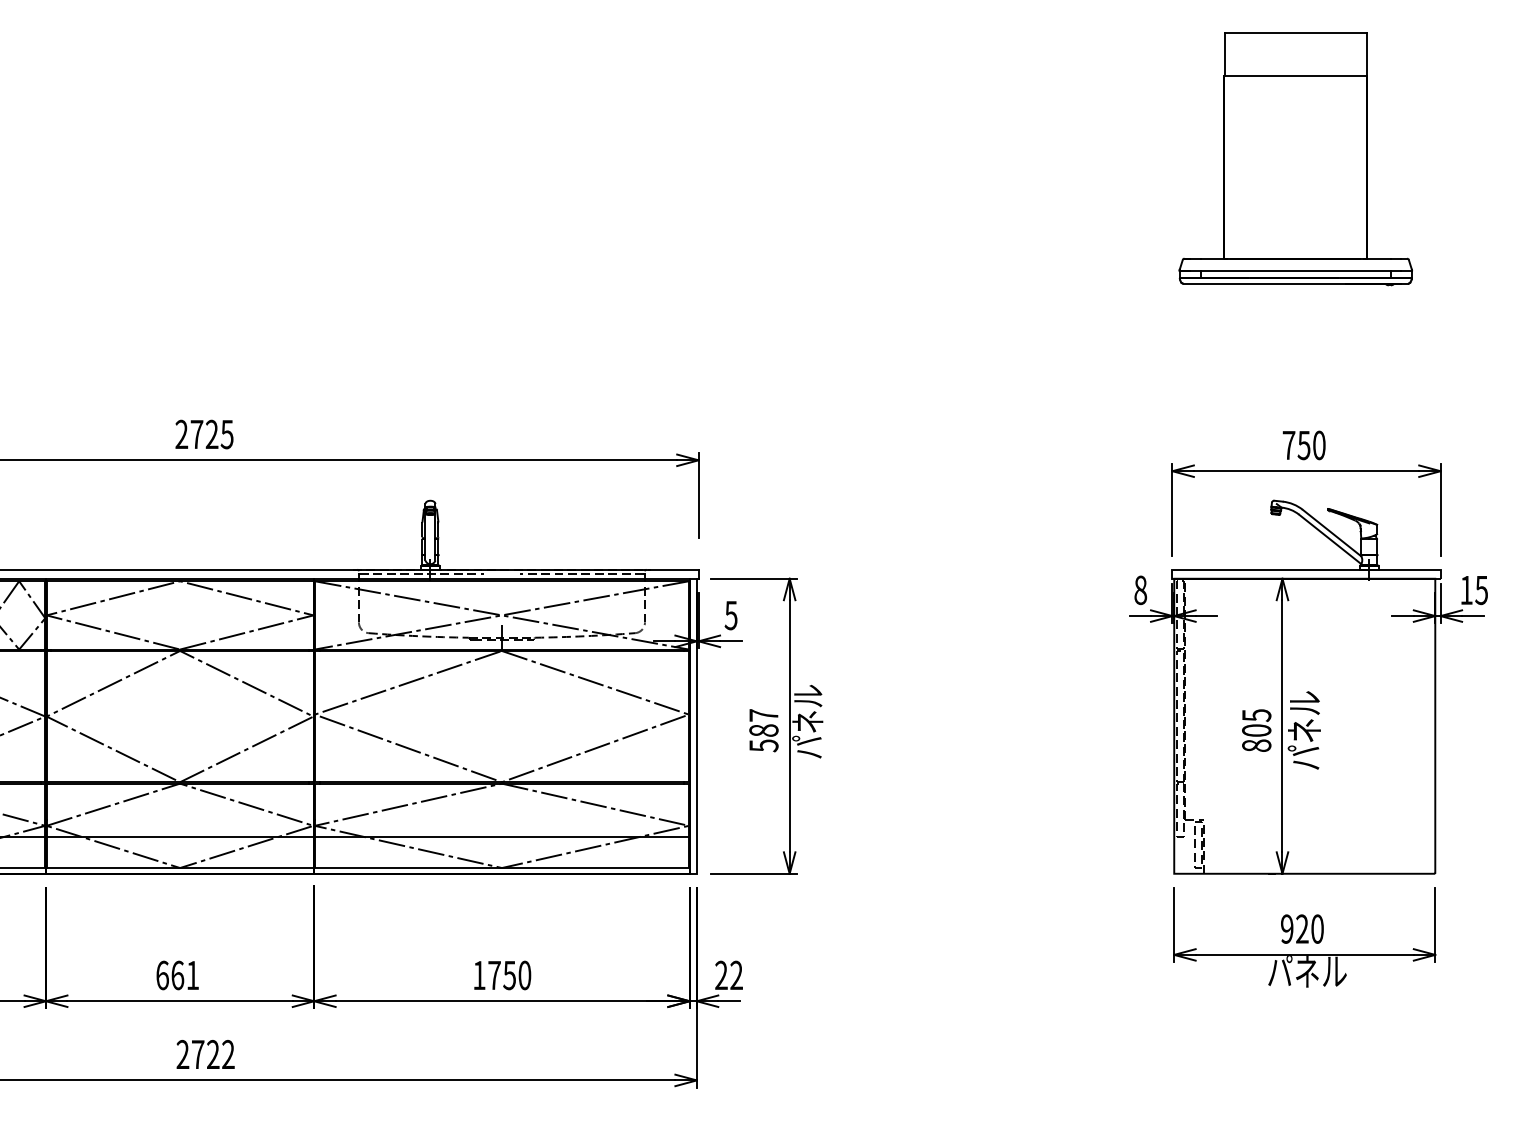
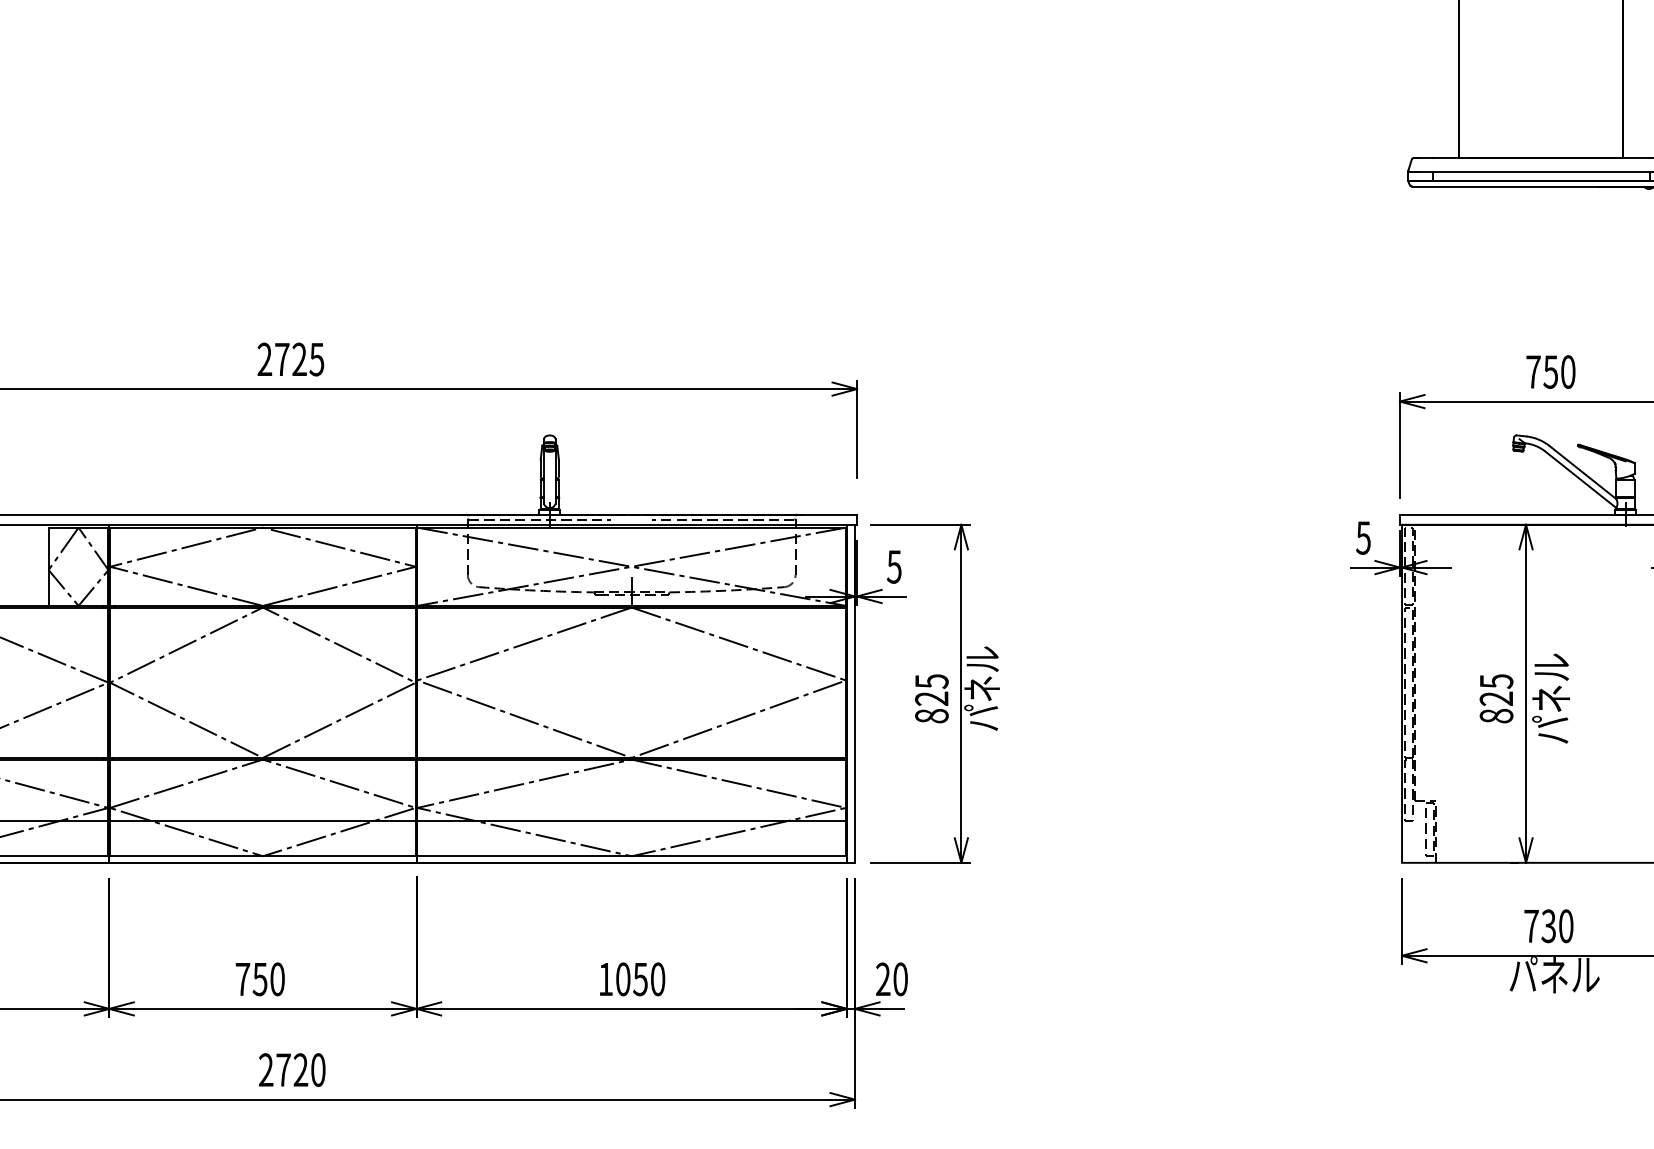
text: (1140, 589) -> (1363, 537), 8 -> 5
text: (763, 730) -> (931, 698), 587 -> 825
text: (1256, 730) -> (1496, 698), 805 -> 825
text: (1294, 928) -> (1539, 925), 920 -> 730
text: (177, 975) -> (259, 979), 661 -> 750
text: (494, 975) -> (623, 979), 1750 -> 1050
text: (736, 975) -> (900, 979), 22 -> 20
text: (228, 1054) -> (318, 1069), 2722 -> 2720

